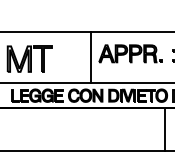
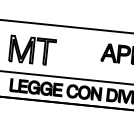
line: (90, 56) -> (92, 54), removed

